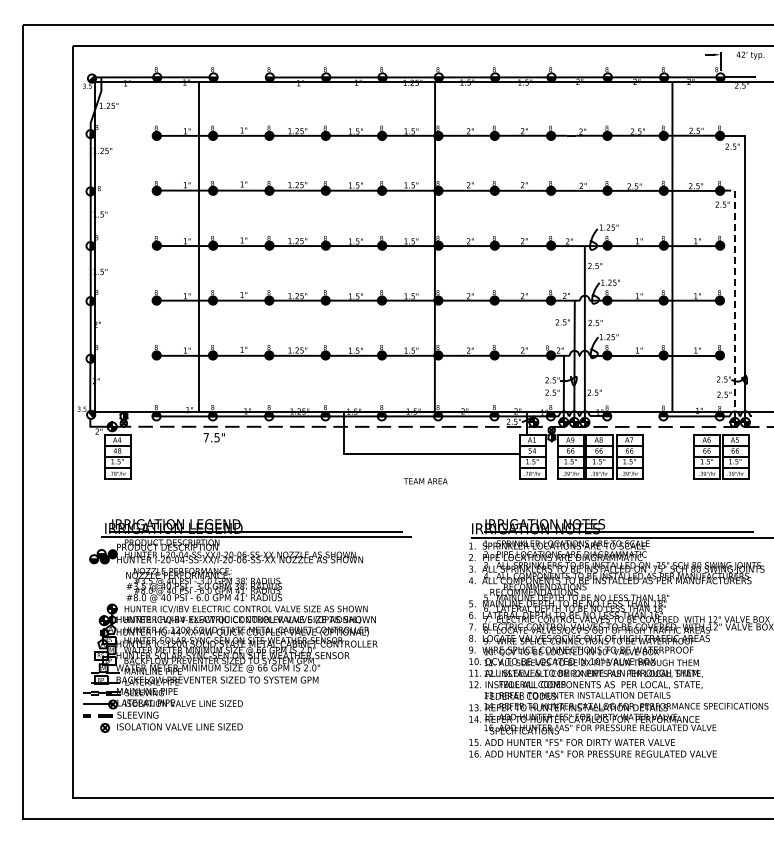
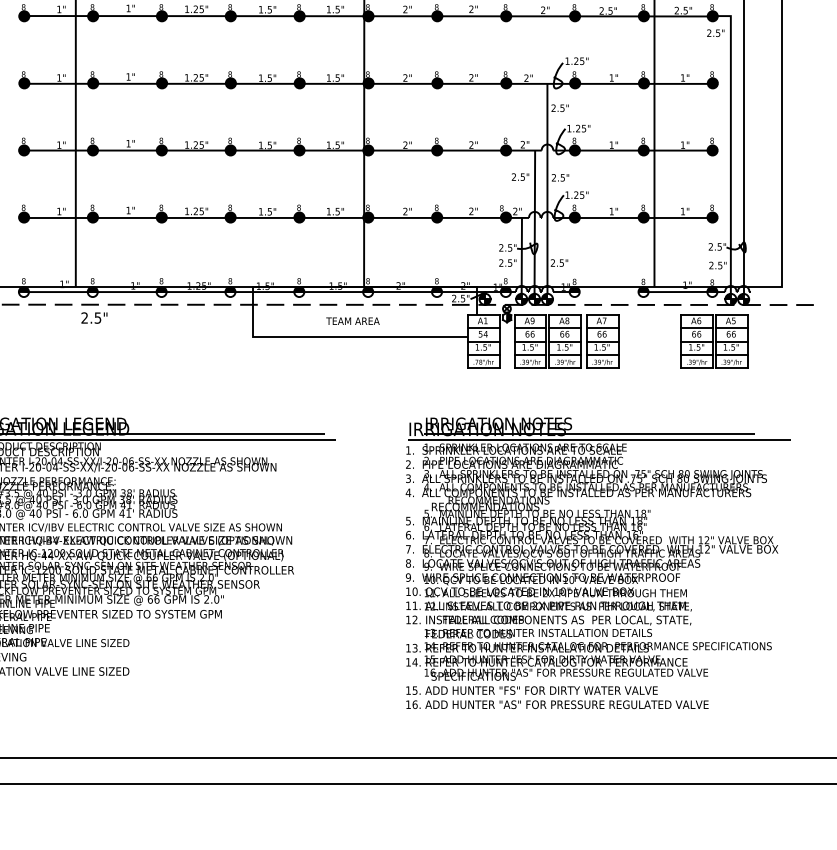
line: (734, 298) -> (730, 147), dashed -> solid
text: (205, 437) -> (83, 317), 7.5" -> 2.5"
text: (425, 481) -> (352, 321), moved

